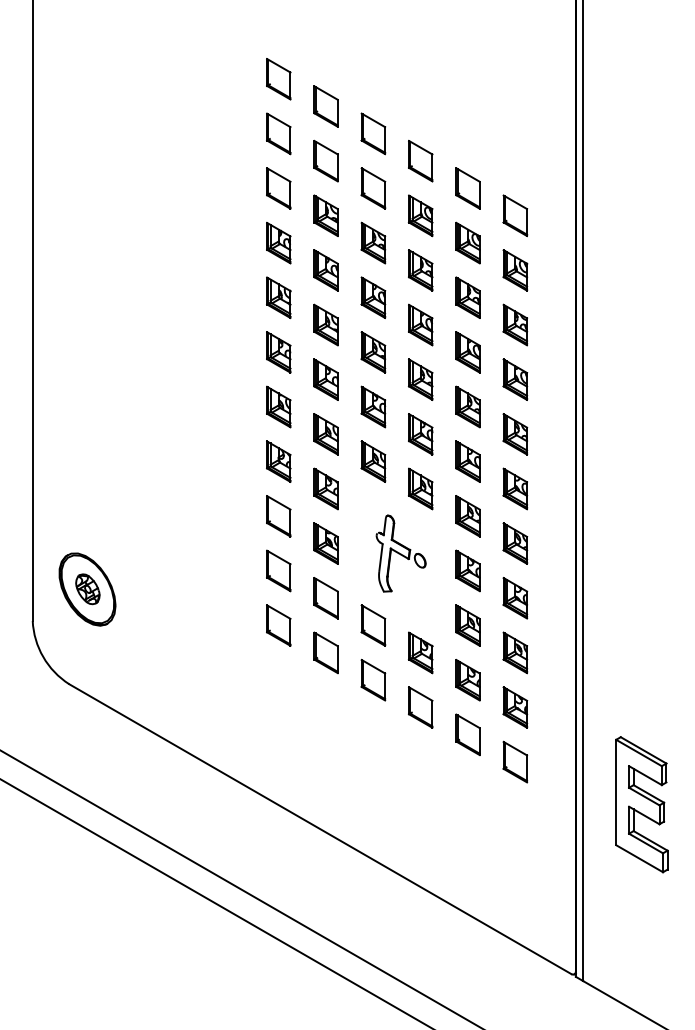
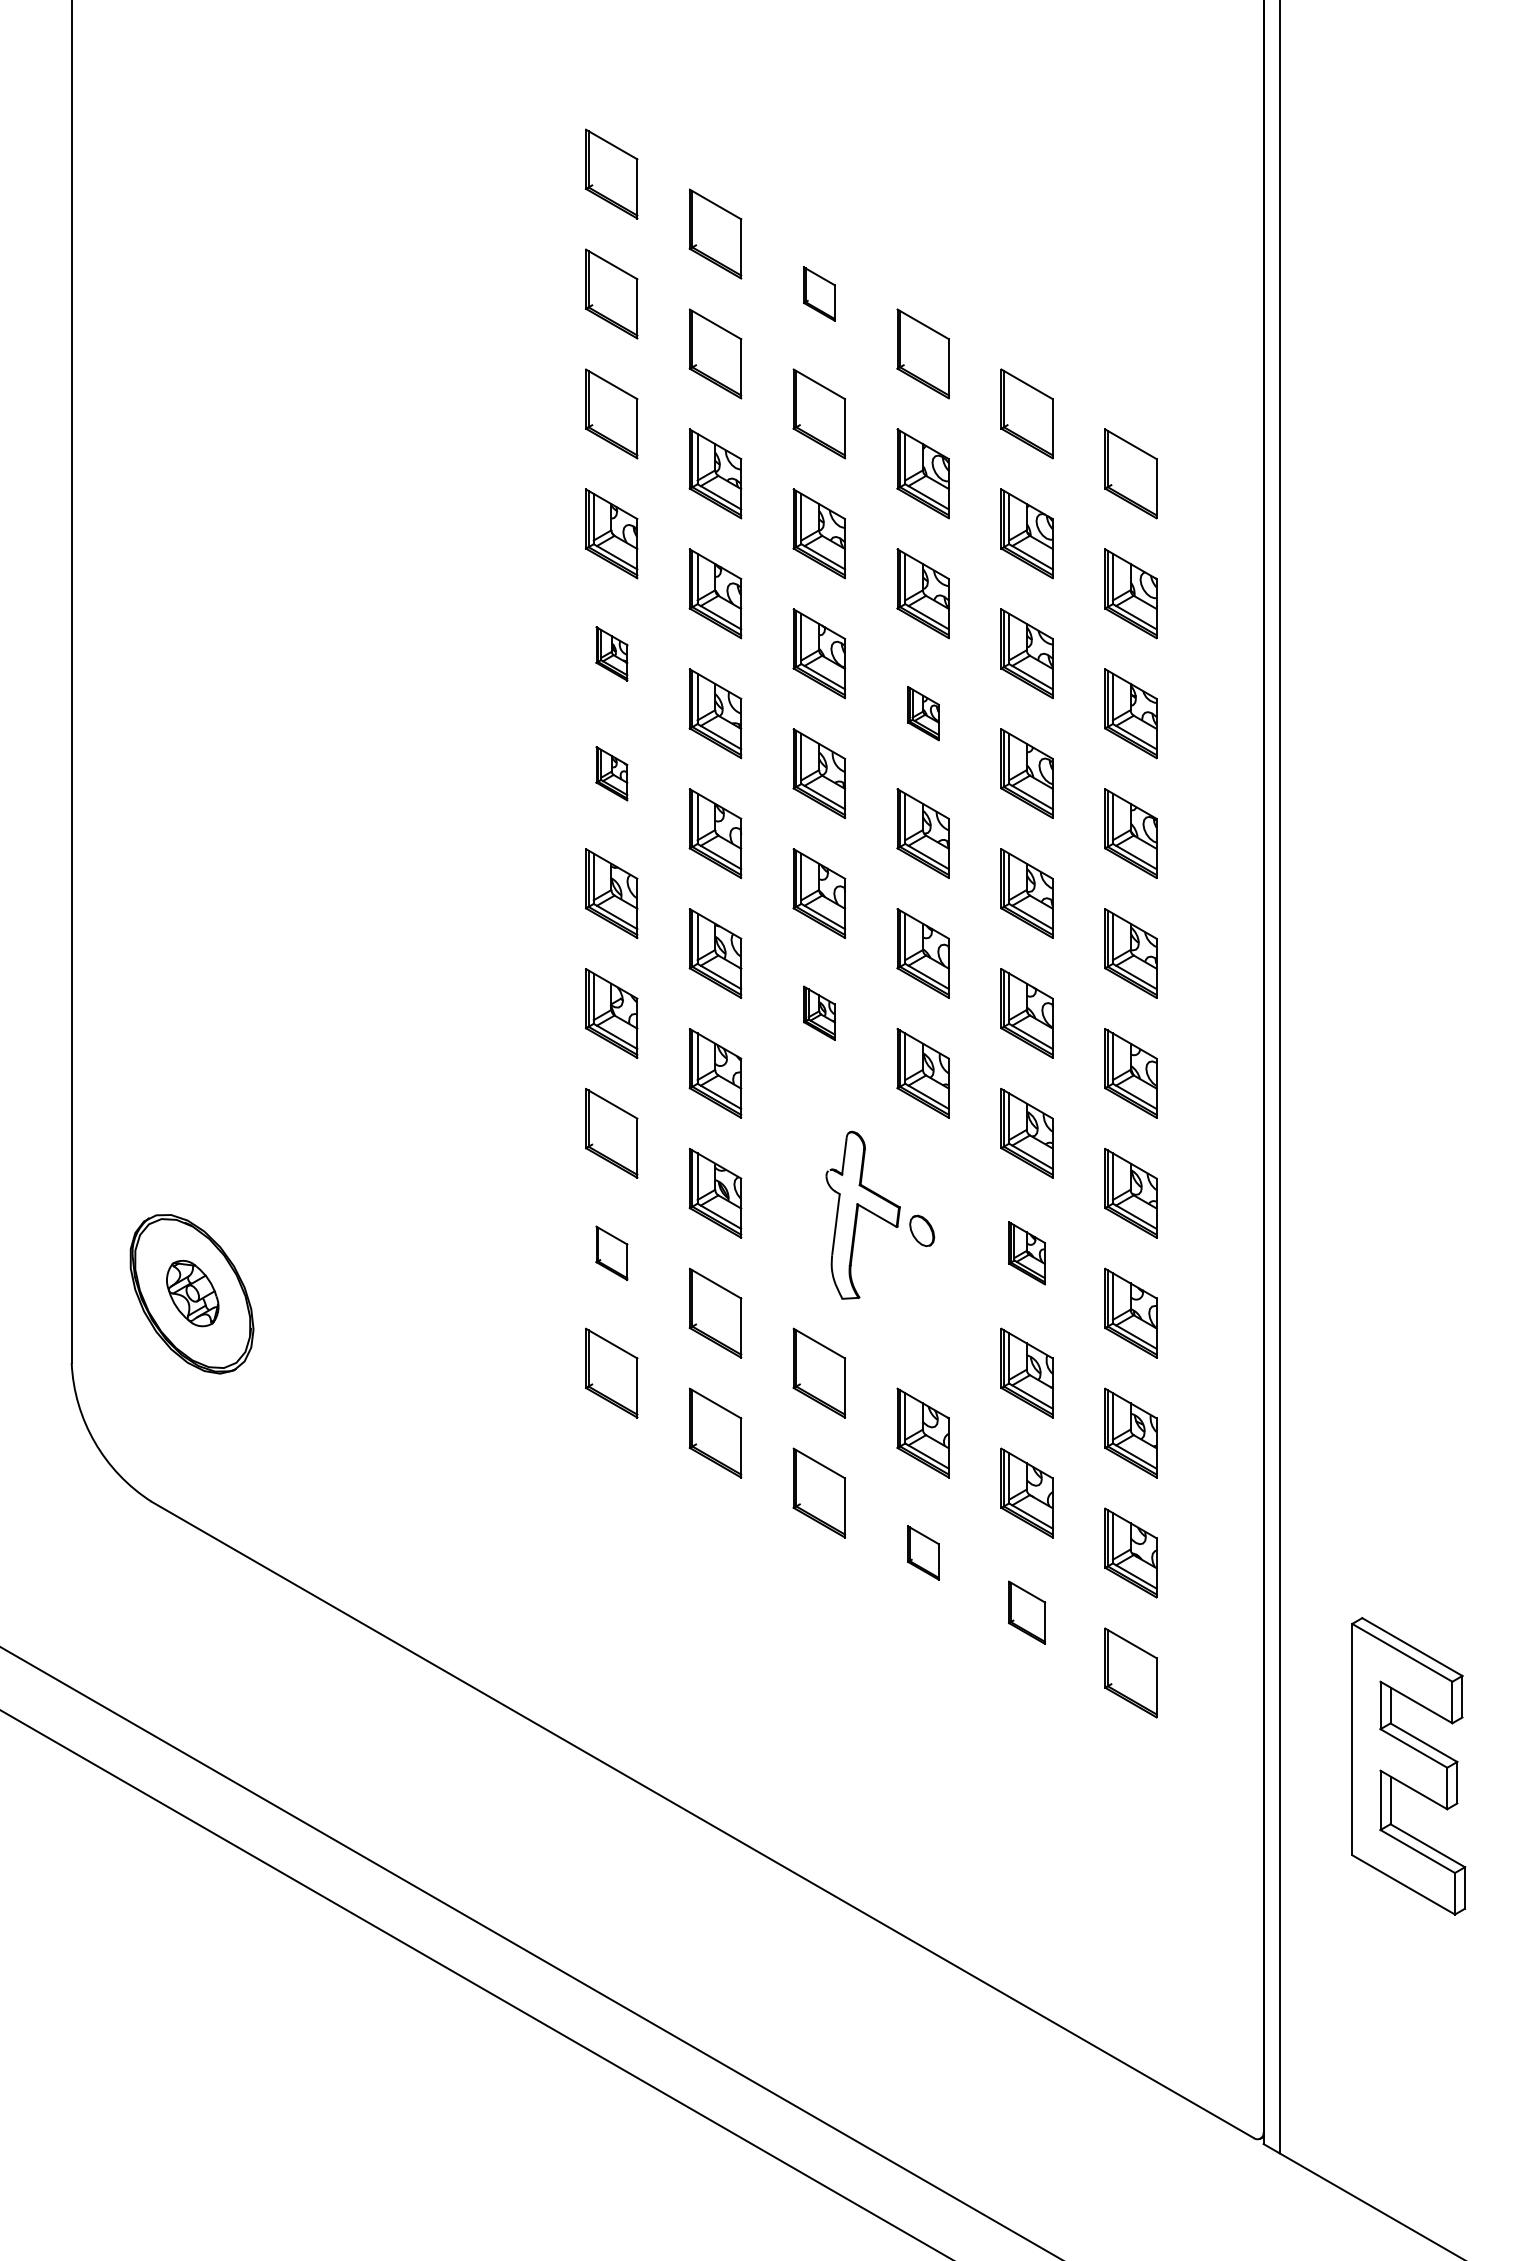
part: (373, 133) -> (819, 293), size x0.6
part: (278, 297) -> (611, 653), size x0.6
part: (420, 324) -> (922, 712), size x0.6
part: (278, 352) -> (611, 773), size x0.6
part: (373, 461) -> (819, 1013), size x0.6
part: (278, 570) -> (611, 1252), size x0.6
part: (467, 570) -> (1025, 1252), size x0.7
part: (420, 707) -> (922, 1552), size x0.6
part: (467, 734) -> (1025, 1612), size x0.7

